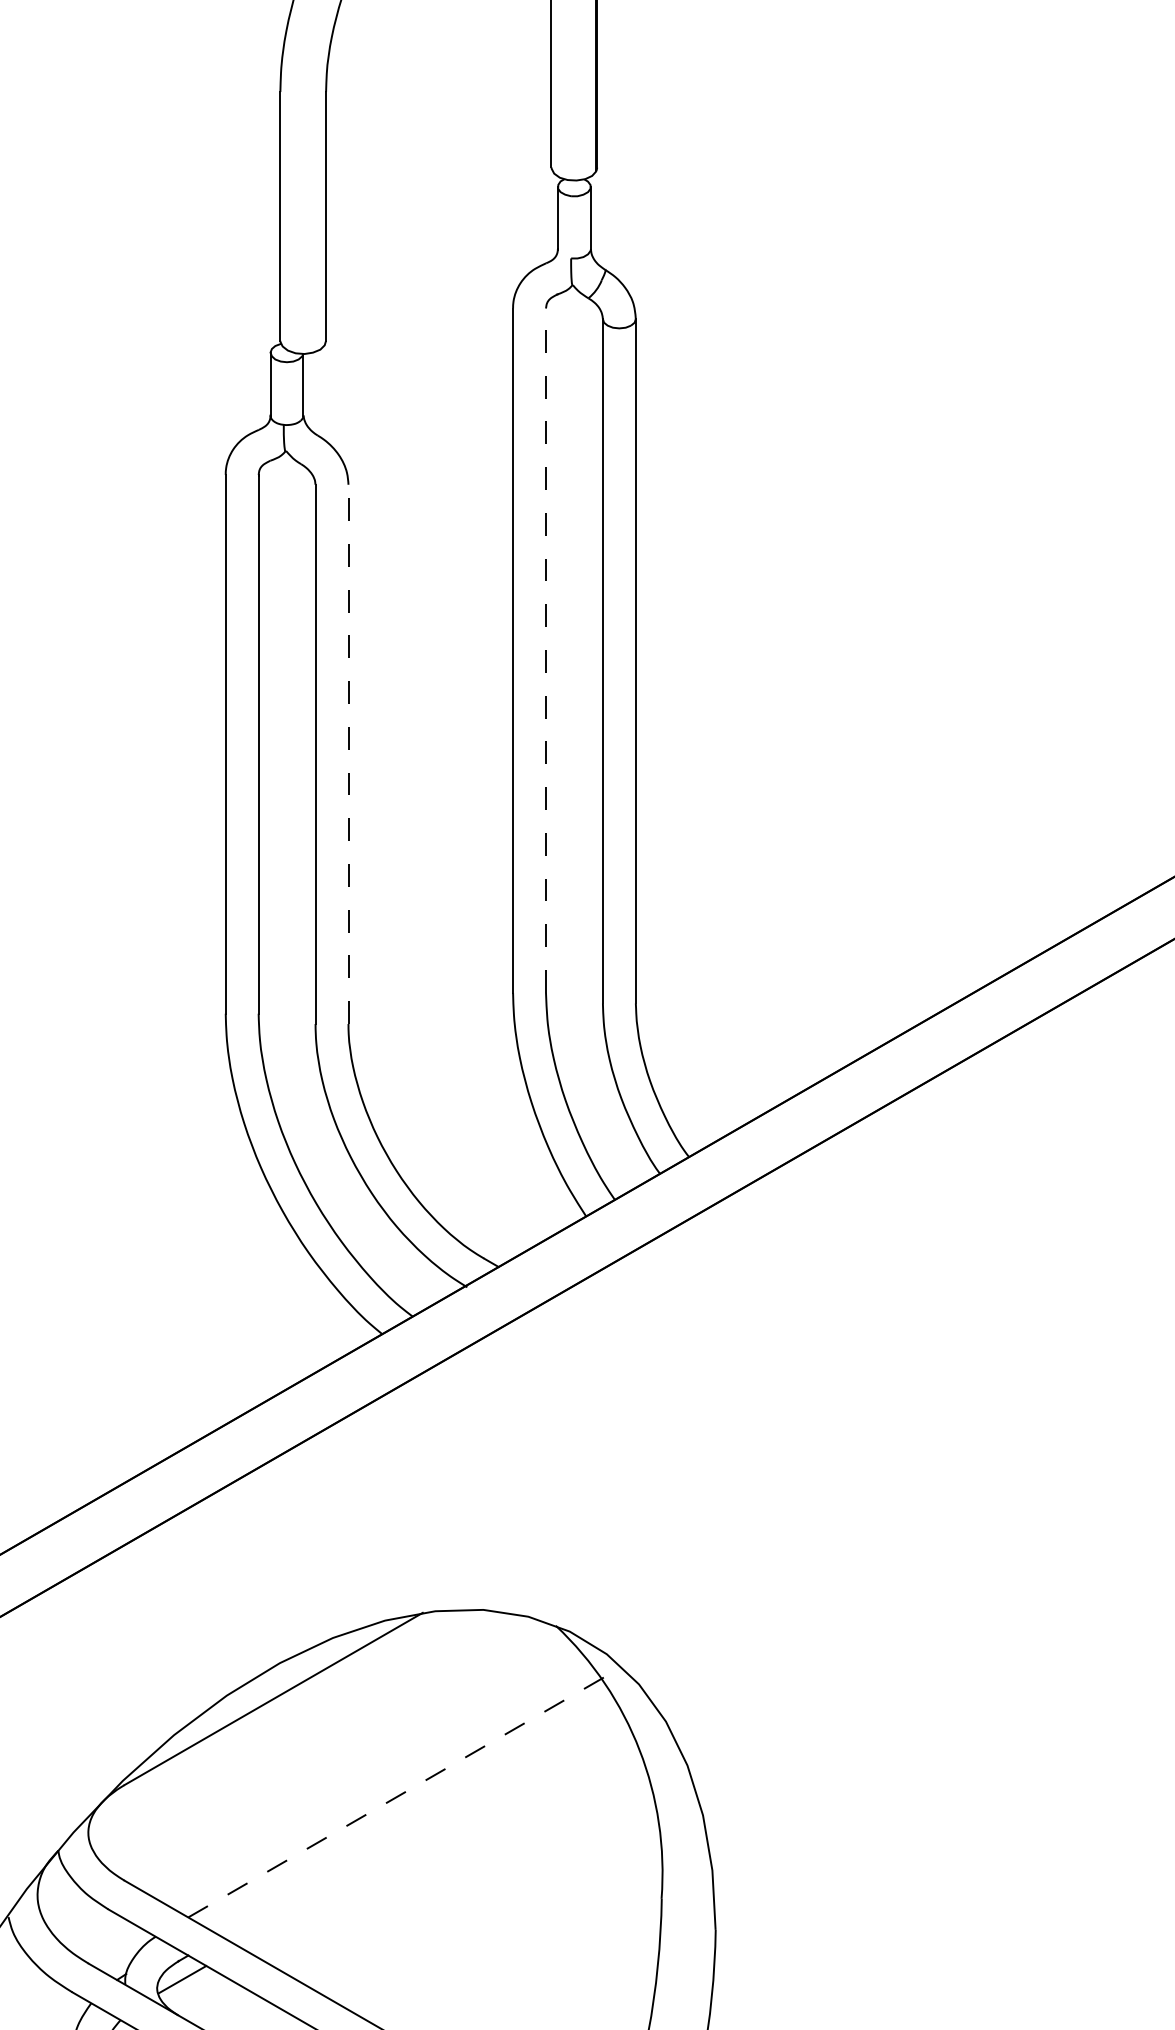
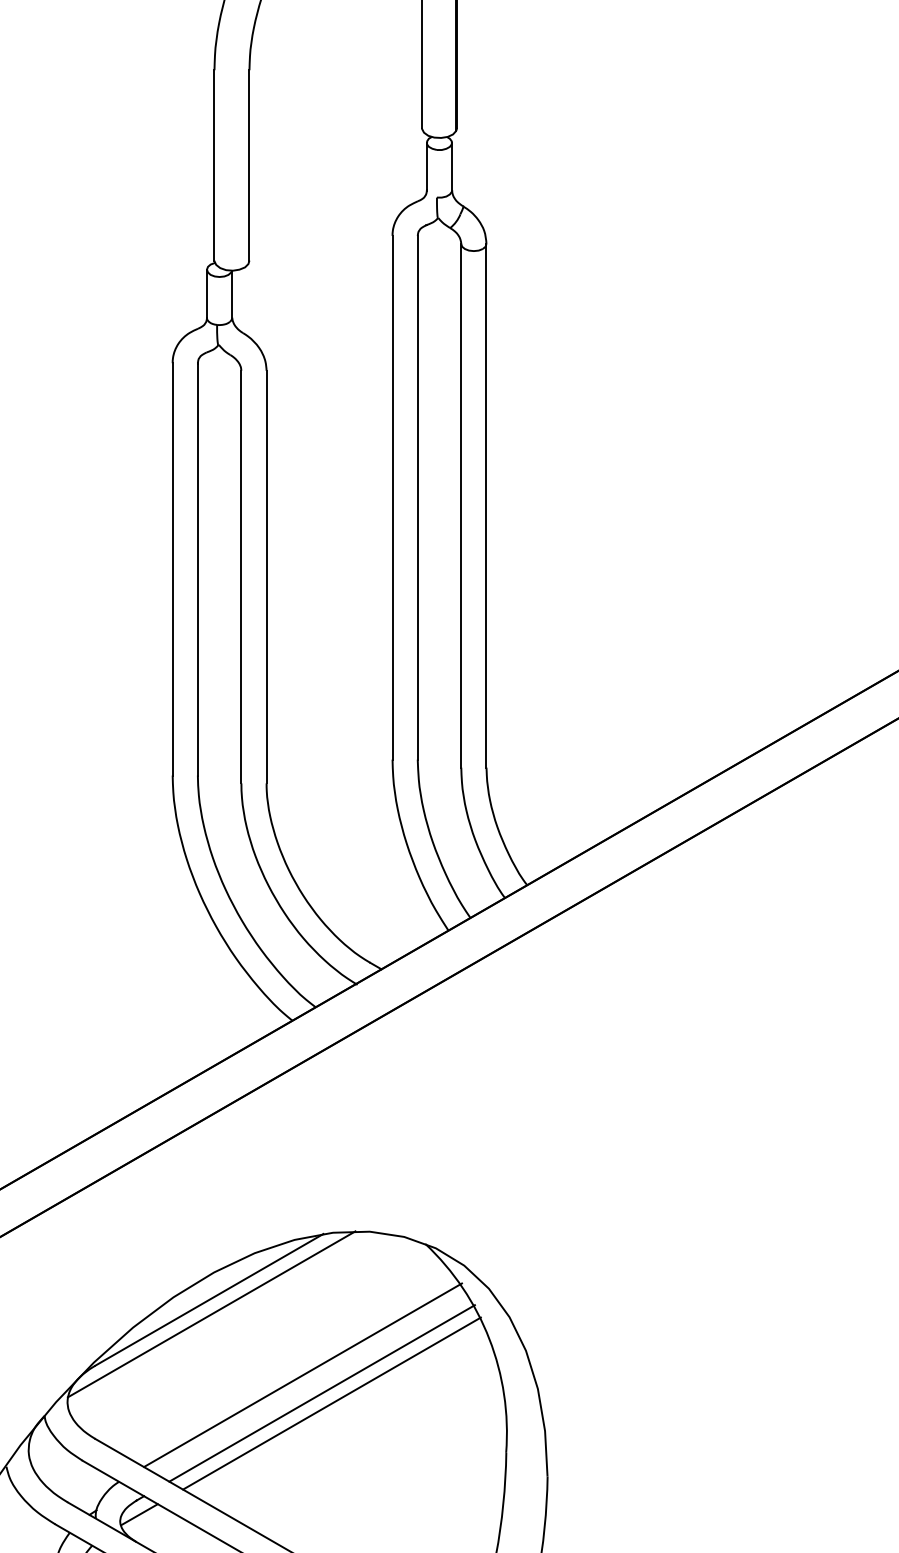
line: (545, 650) -> (417, 497), dashed -> solid
line: (348, 754) -> (266, 577), dashed -> solid
line: (276, 1717) -> (211, 1314), added
line: (396, 1797) -> (303, 1375), dashed -> solid
line: (420, 1820) -> (321, 1392), added
line: (433, 1834) -> (331, 1403), added

